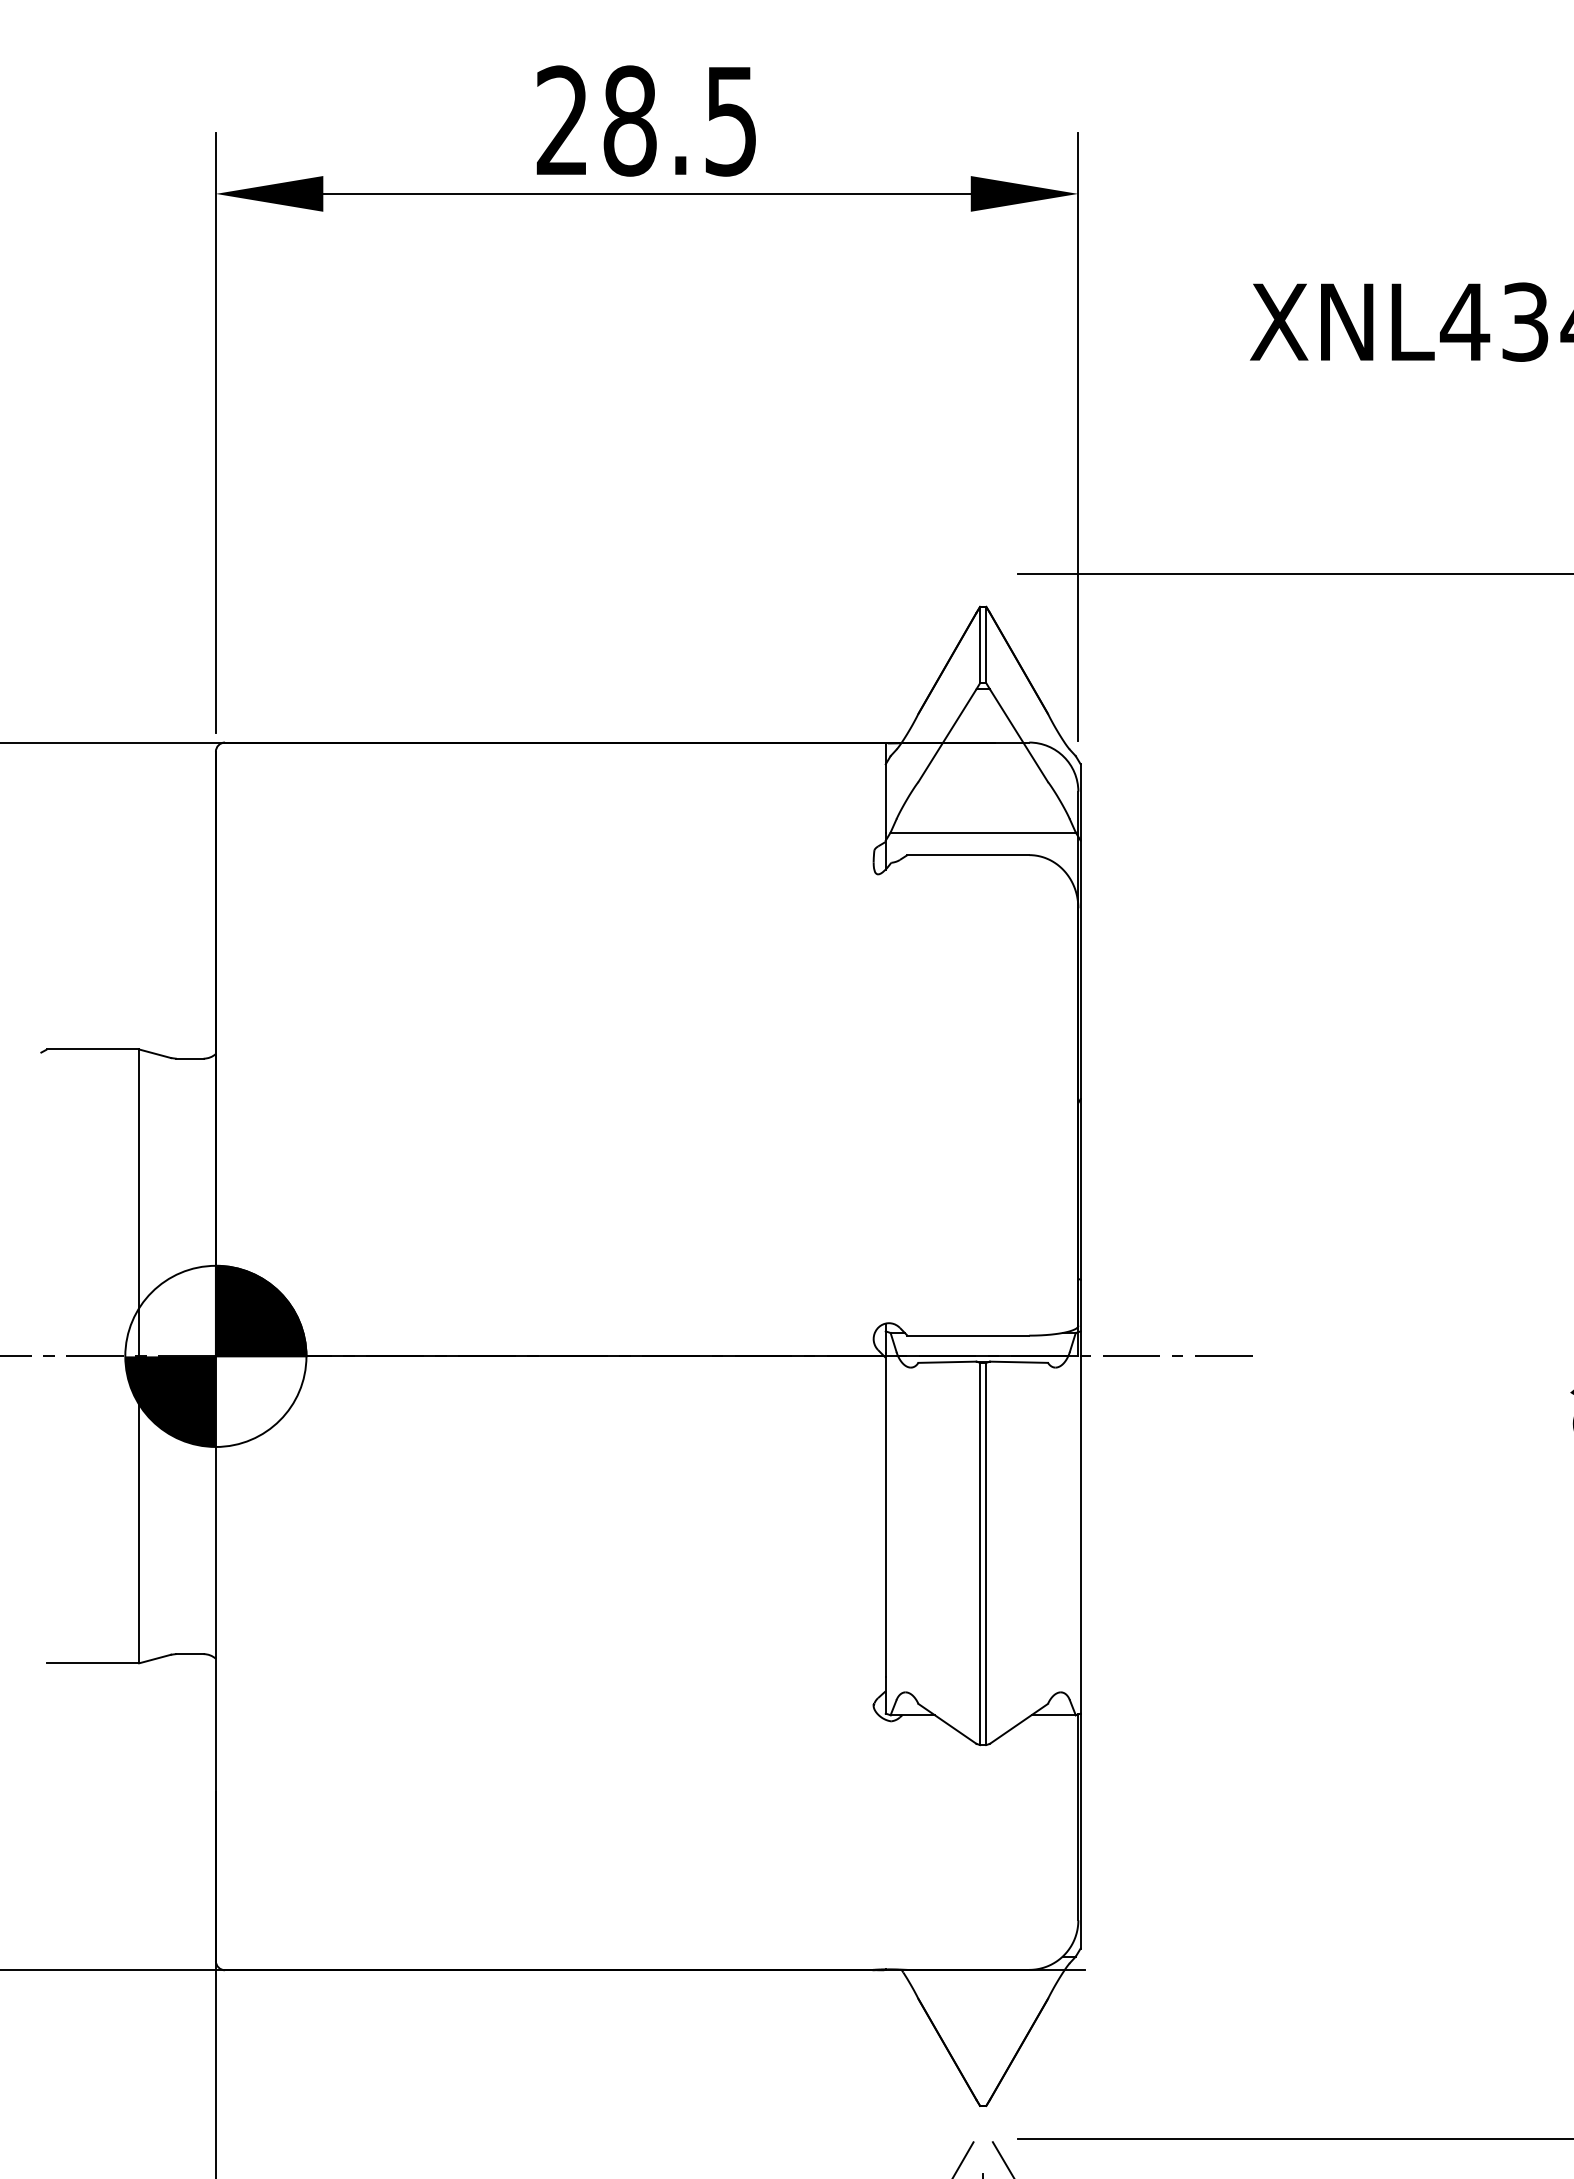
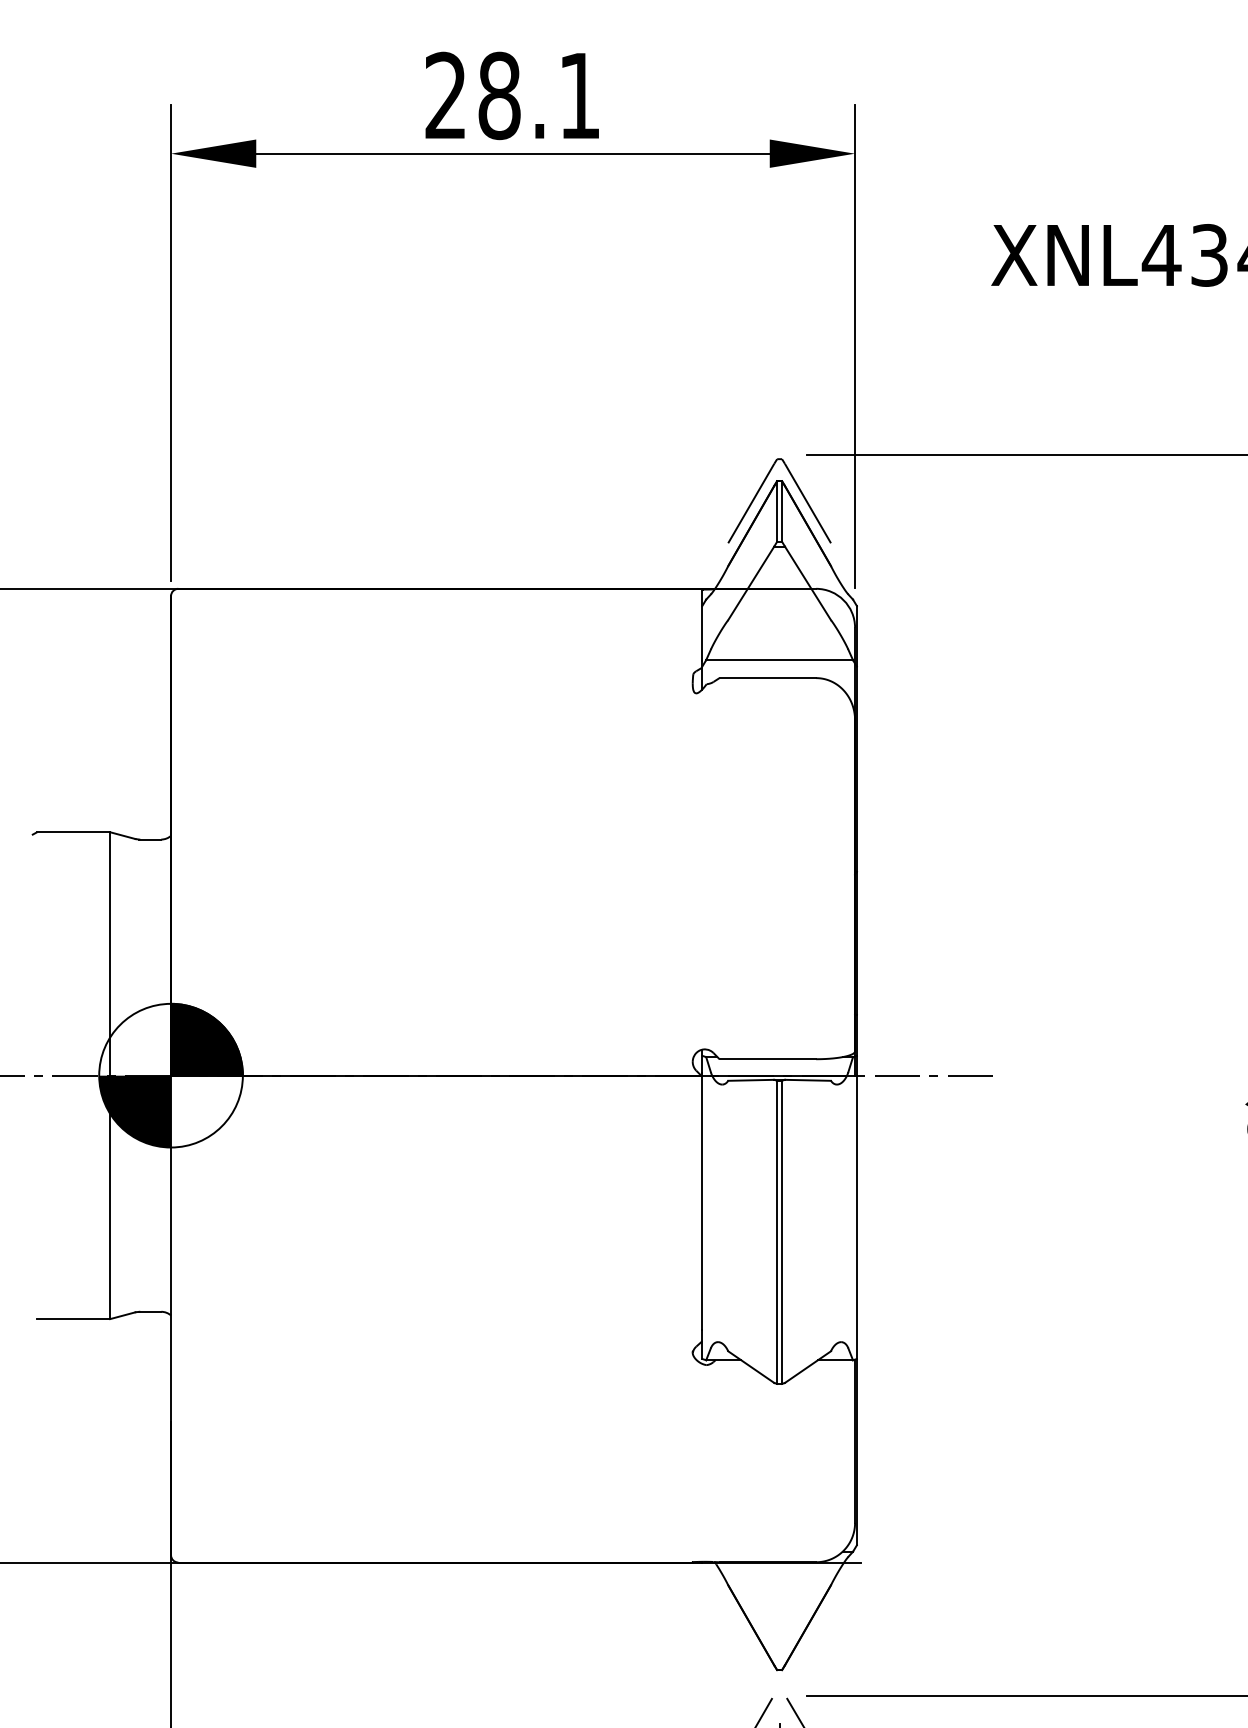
text: (730, 121) -> (579, 96), 28.5 -> 28.1
part: (958, 618) -> (760, 490), added

